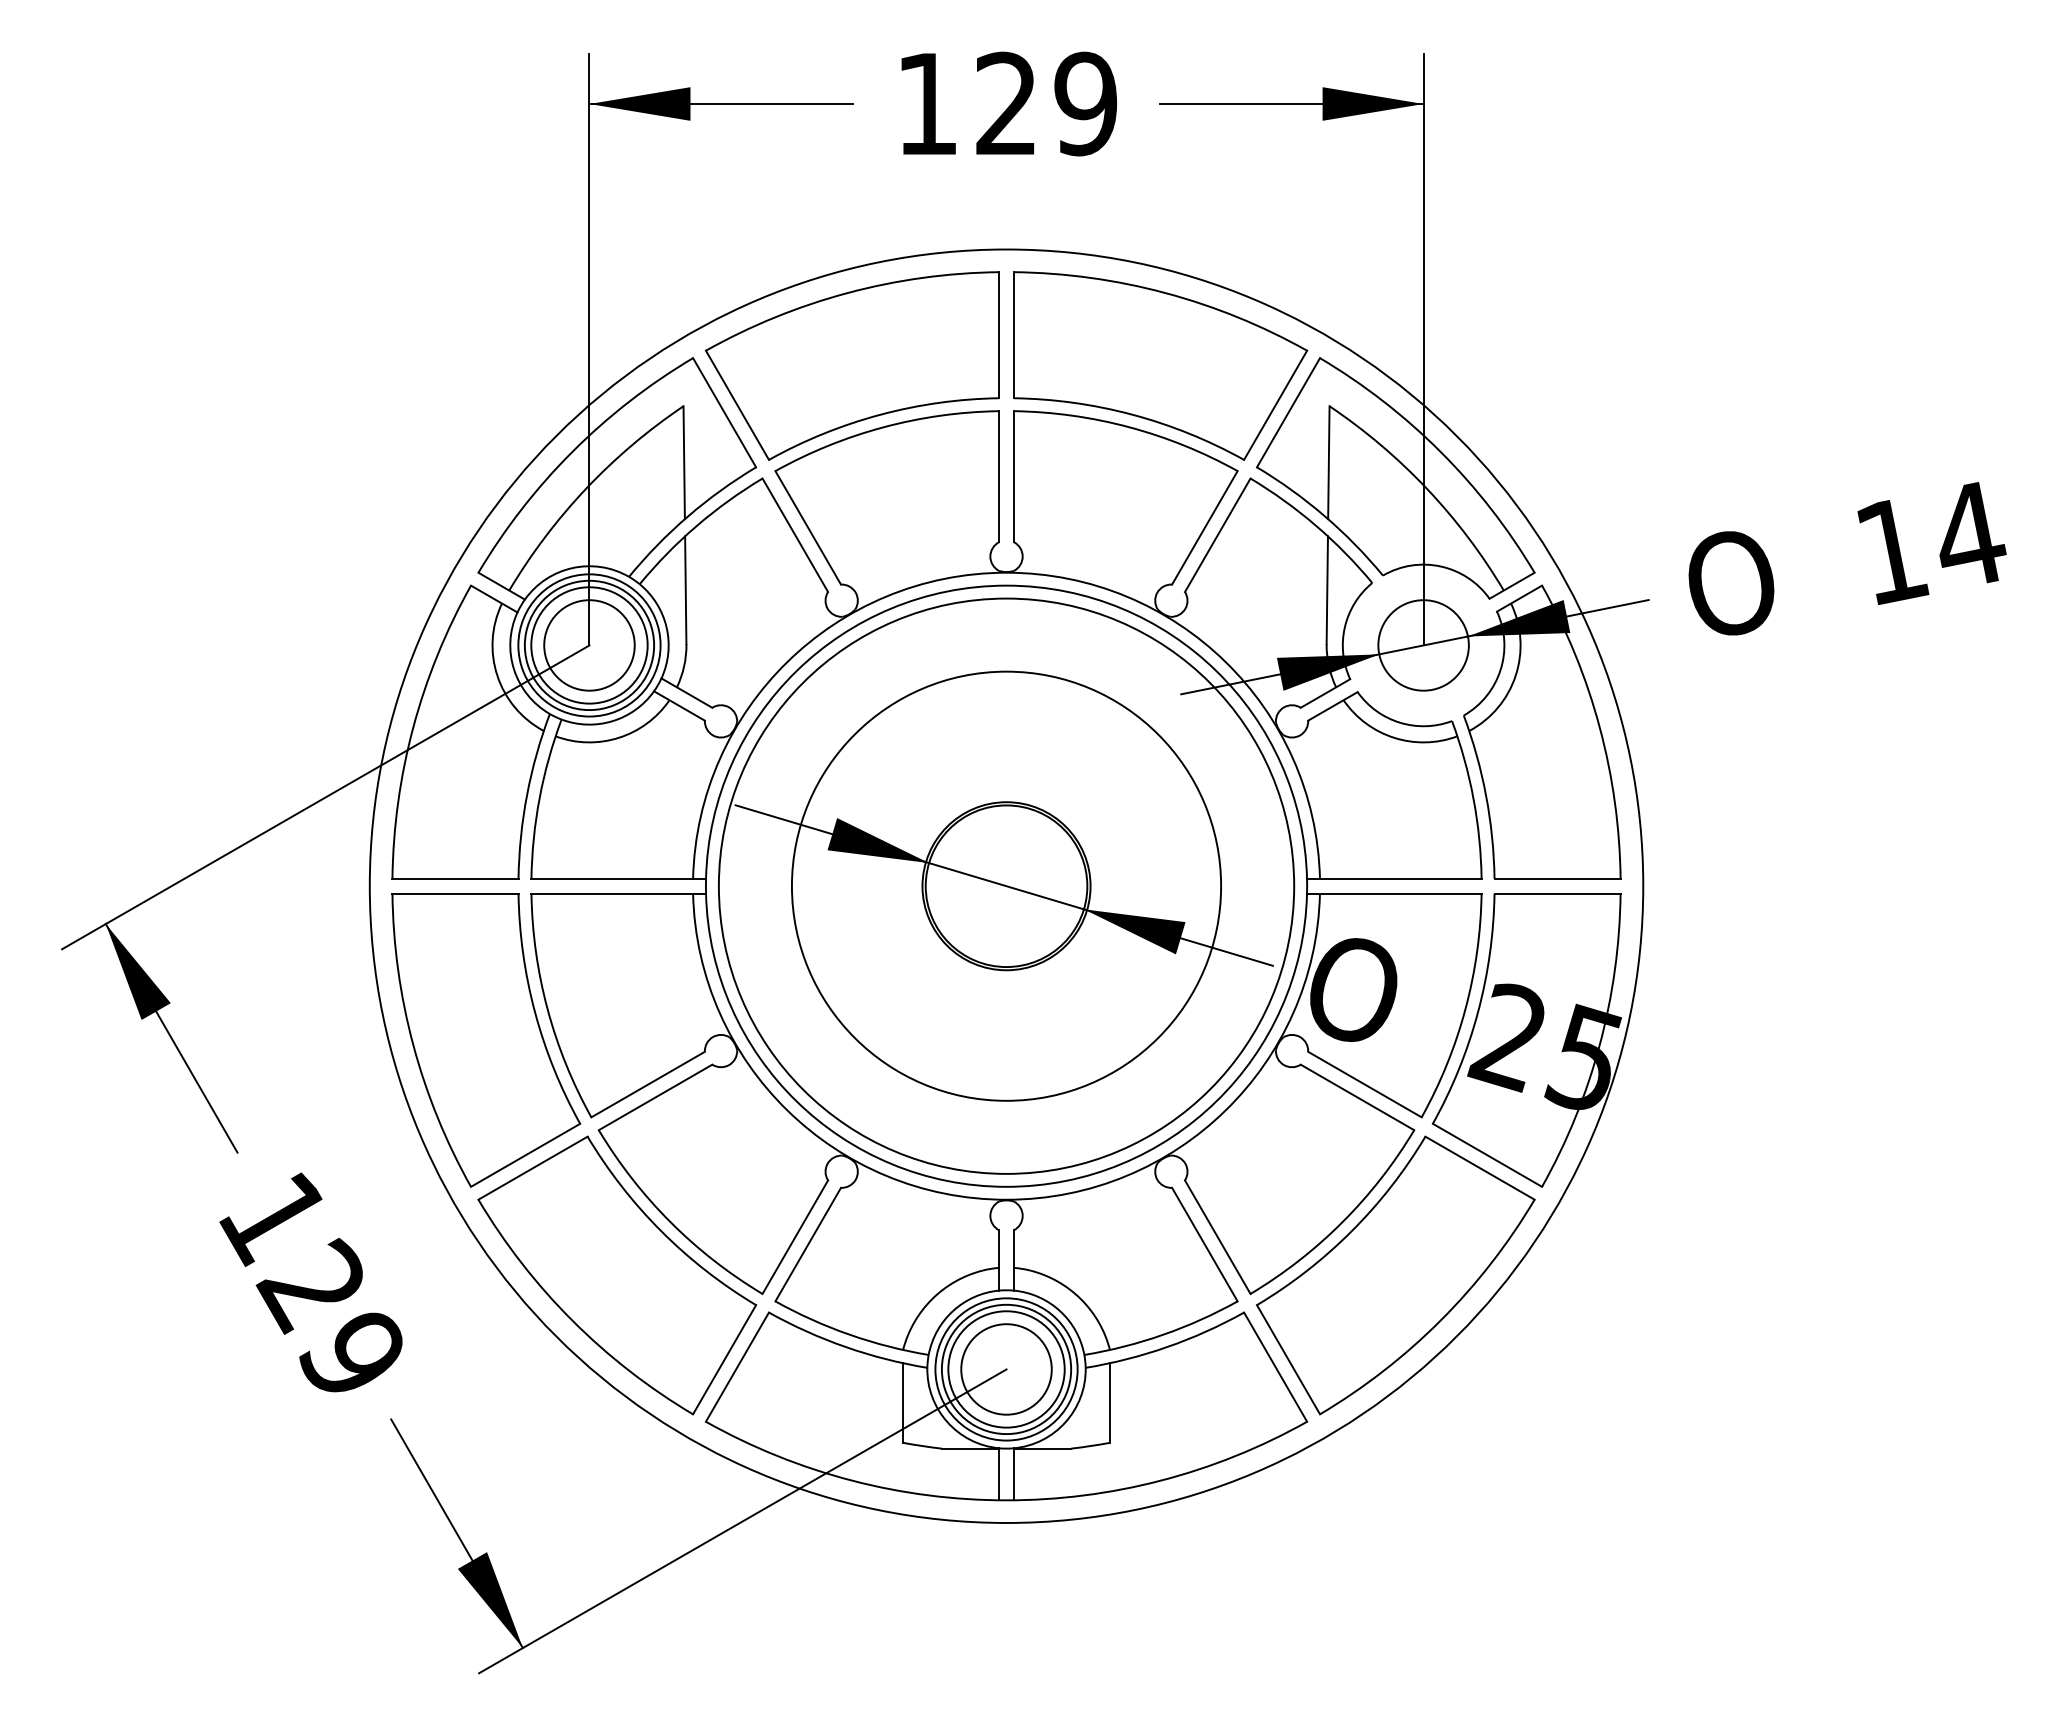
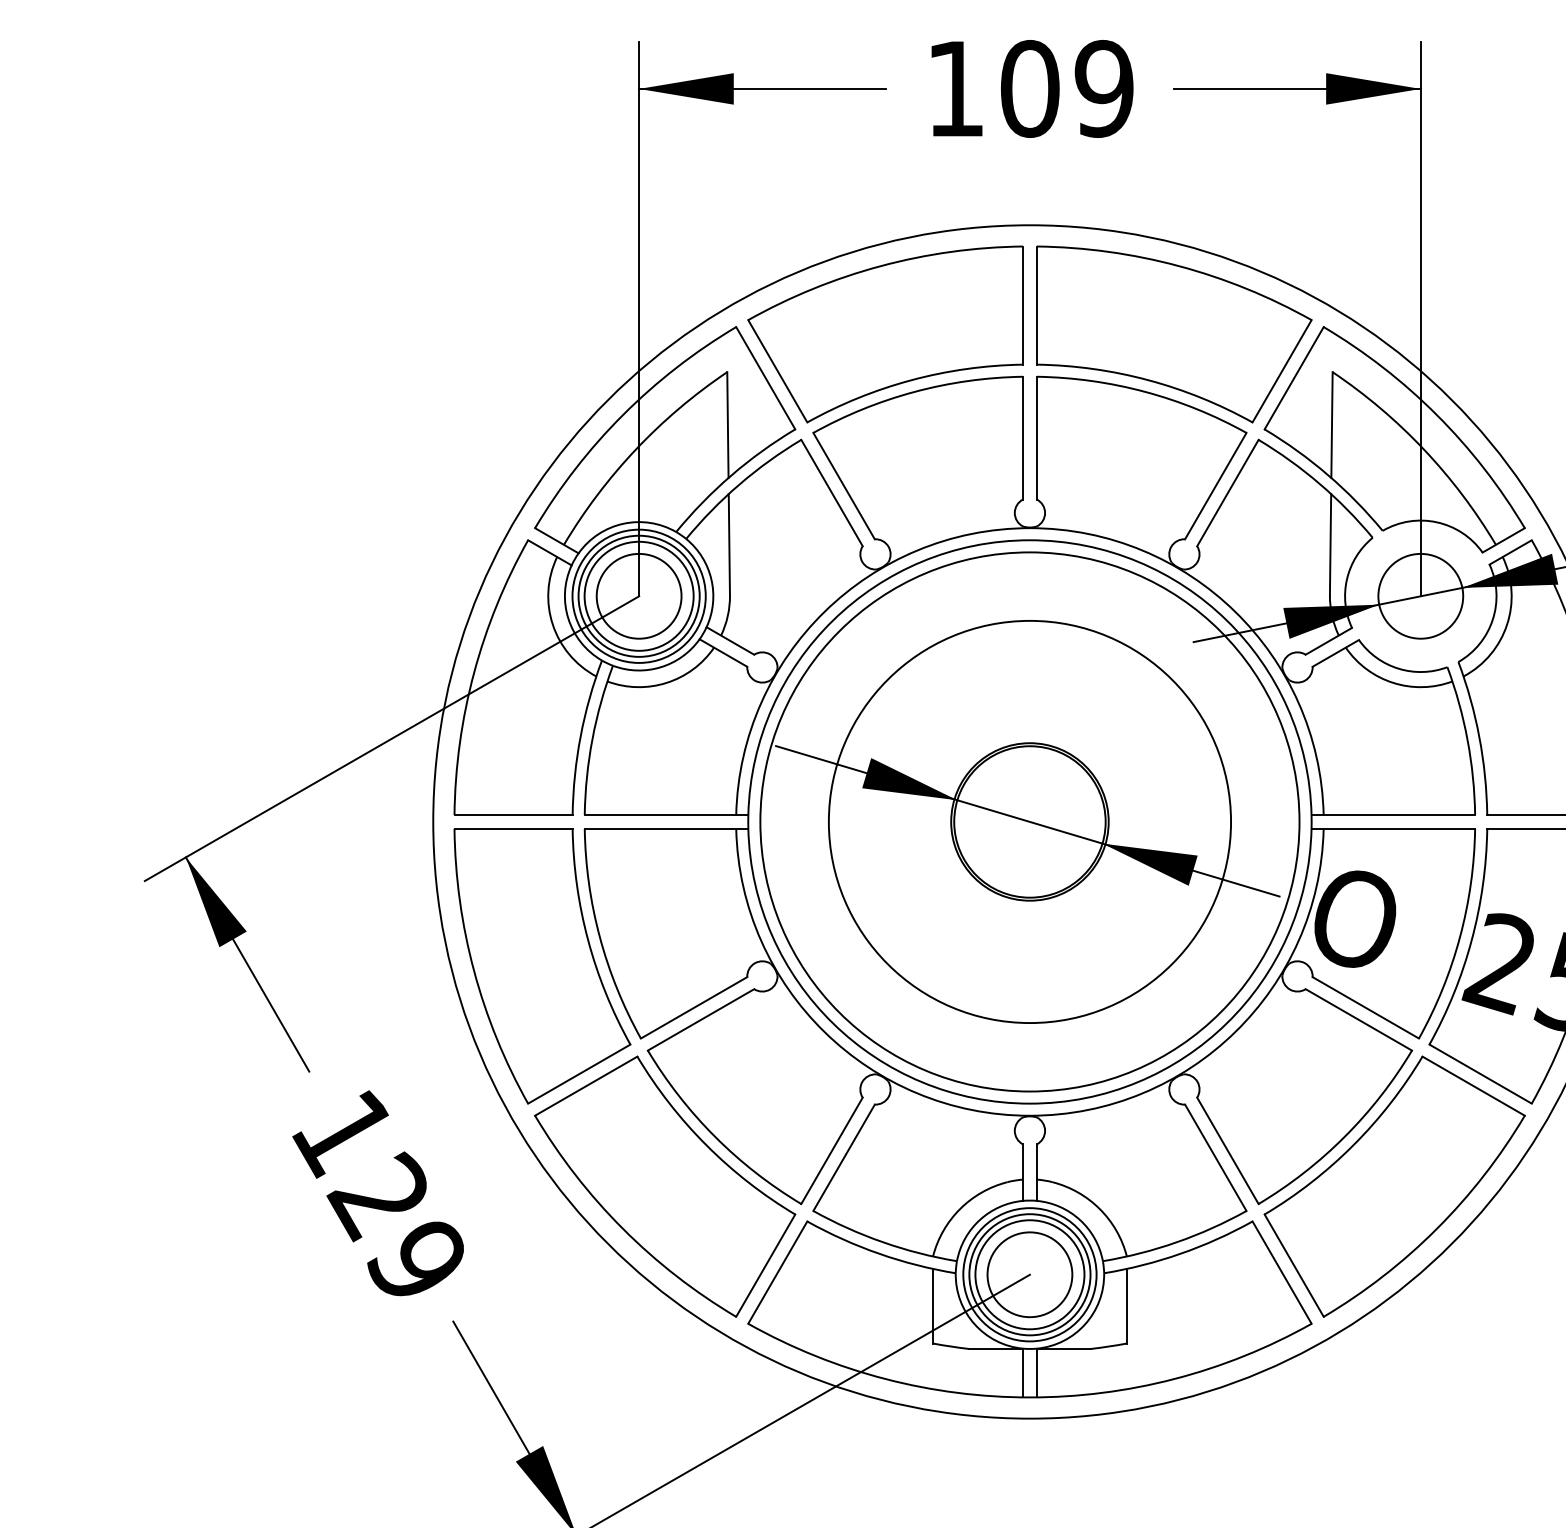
text: (1006, 103) -> (1029, 88), 129 -> 109

